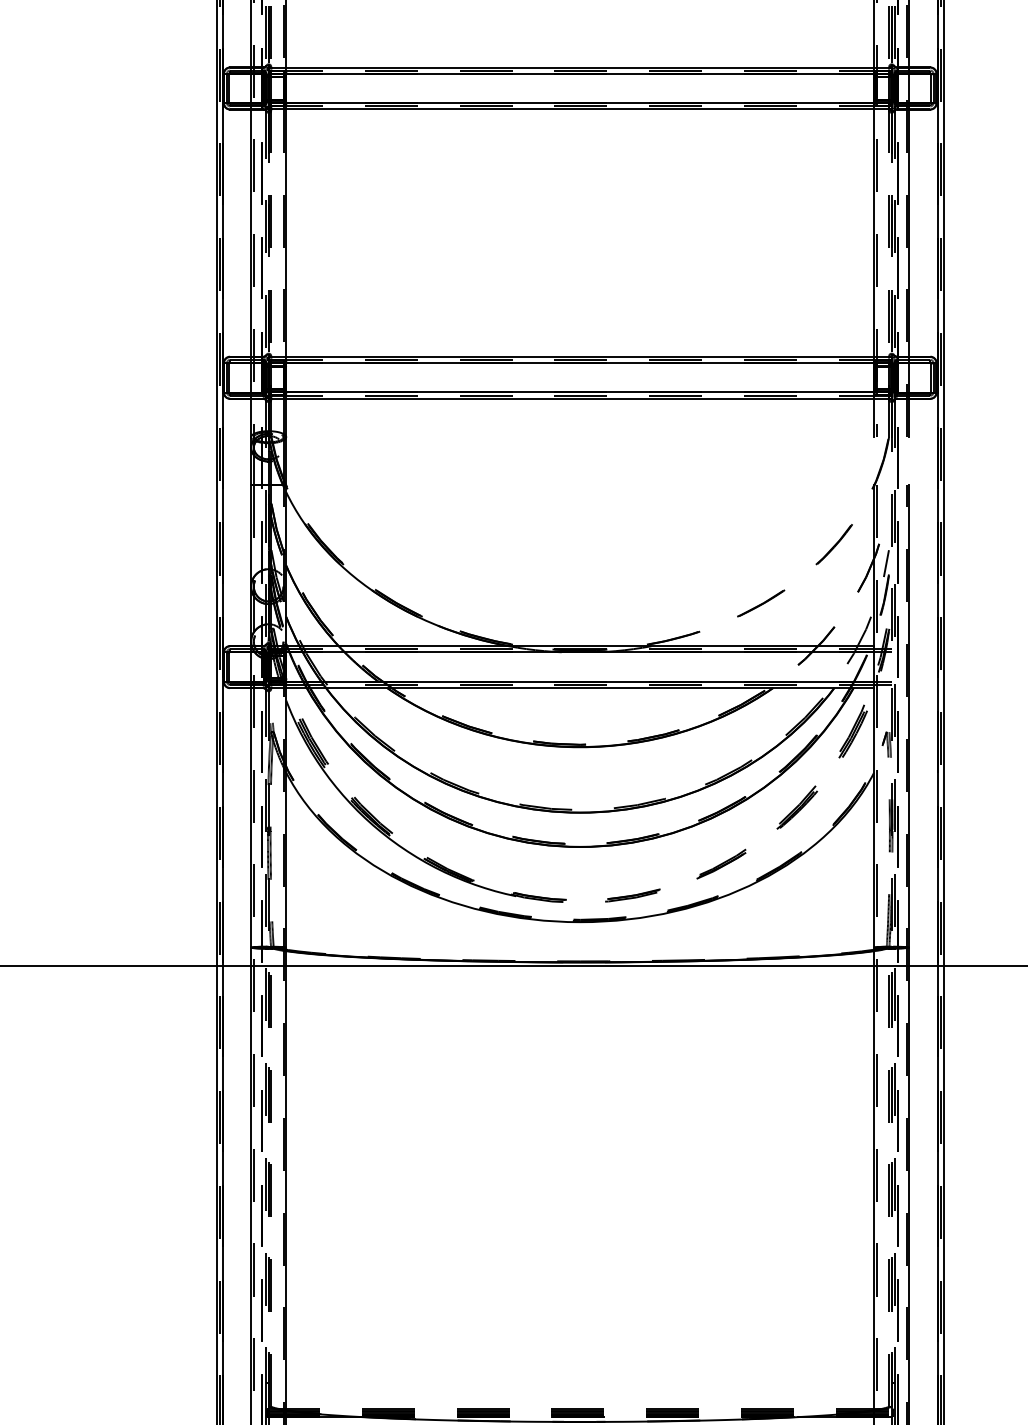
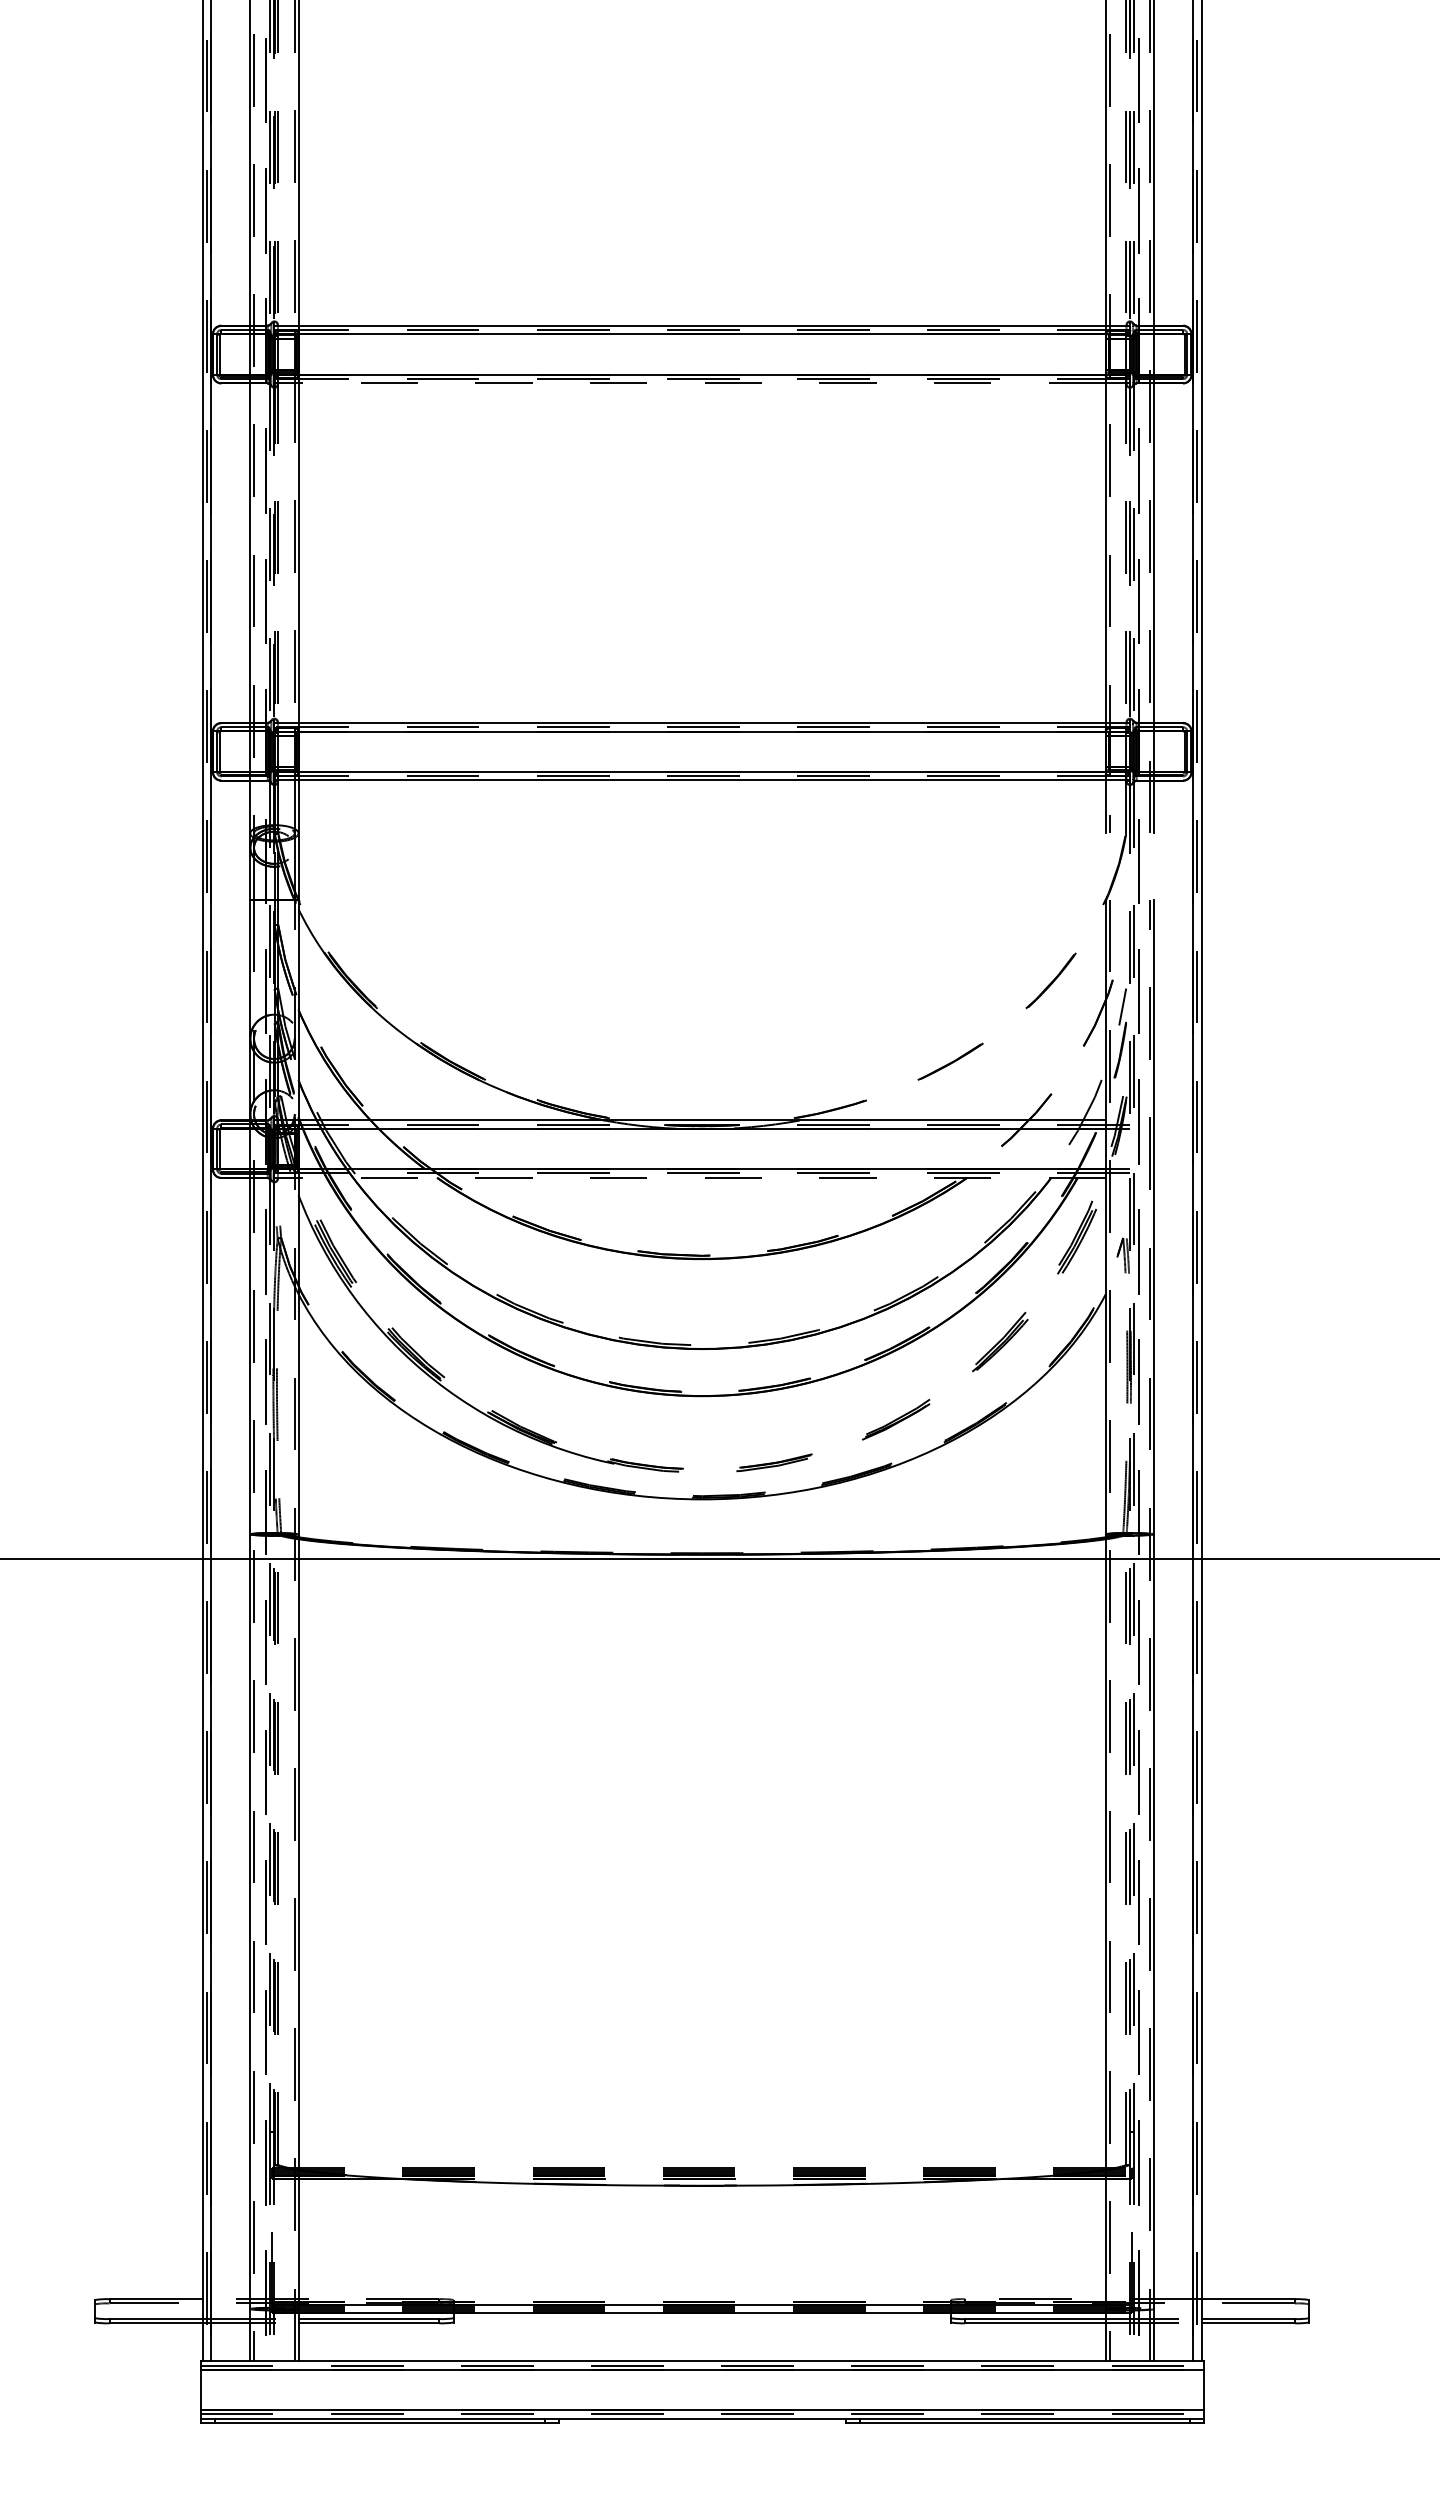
line: (580, 109) -> (702, 383), solid -> dashed
line: (580, 687) -> (702, 1177), solid -> dashed

